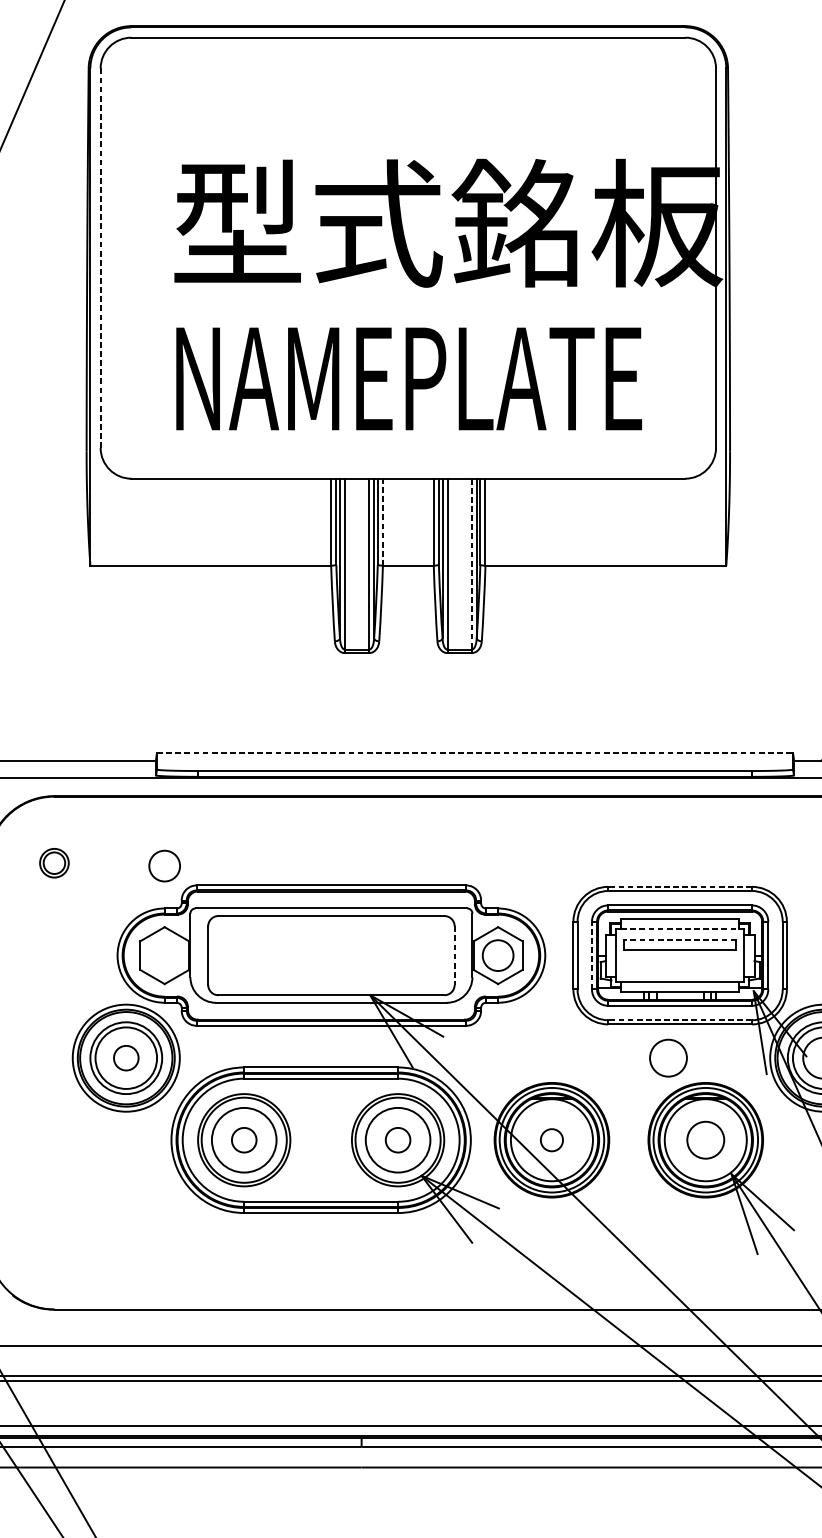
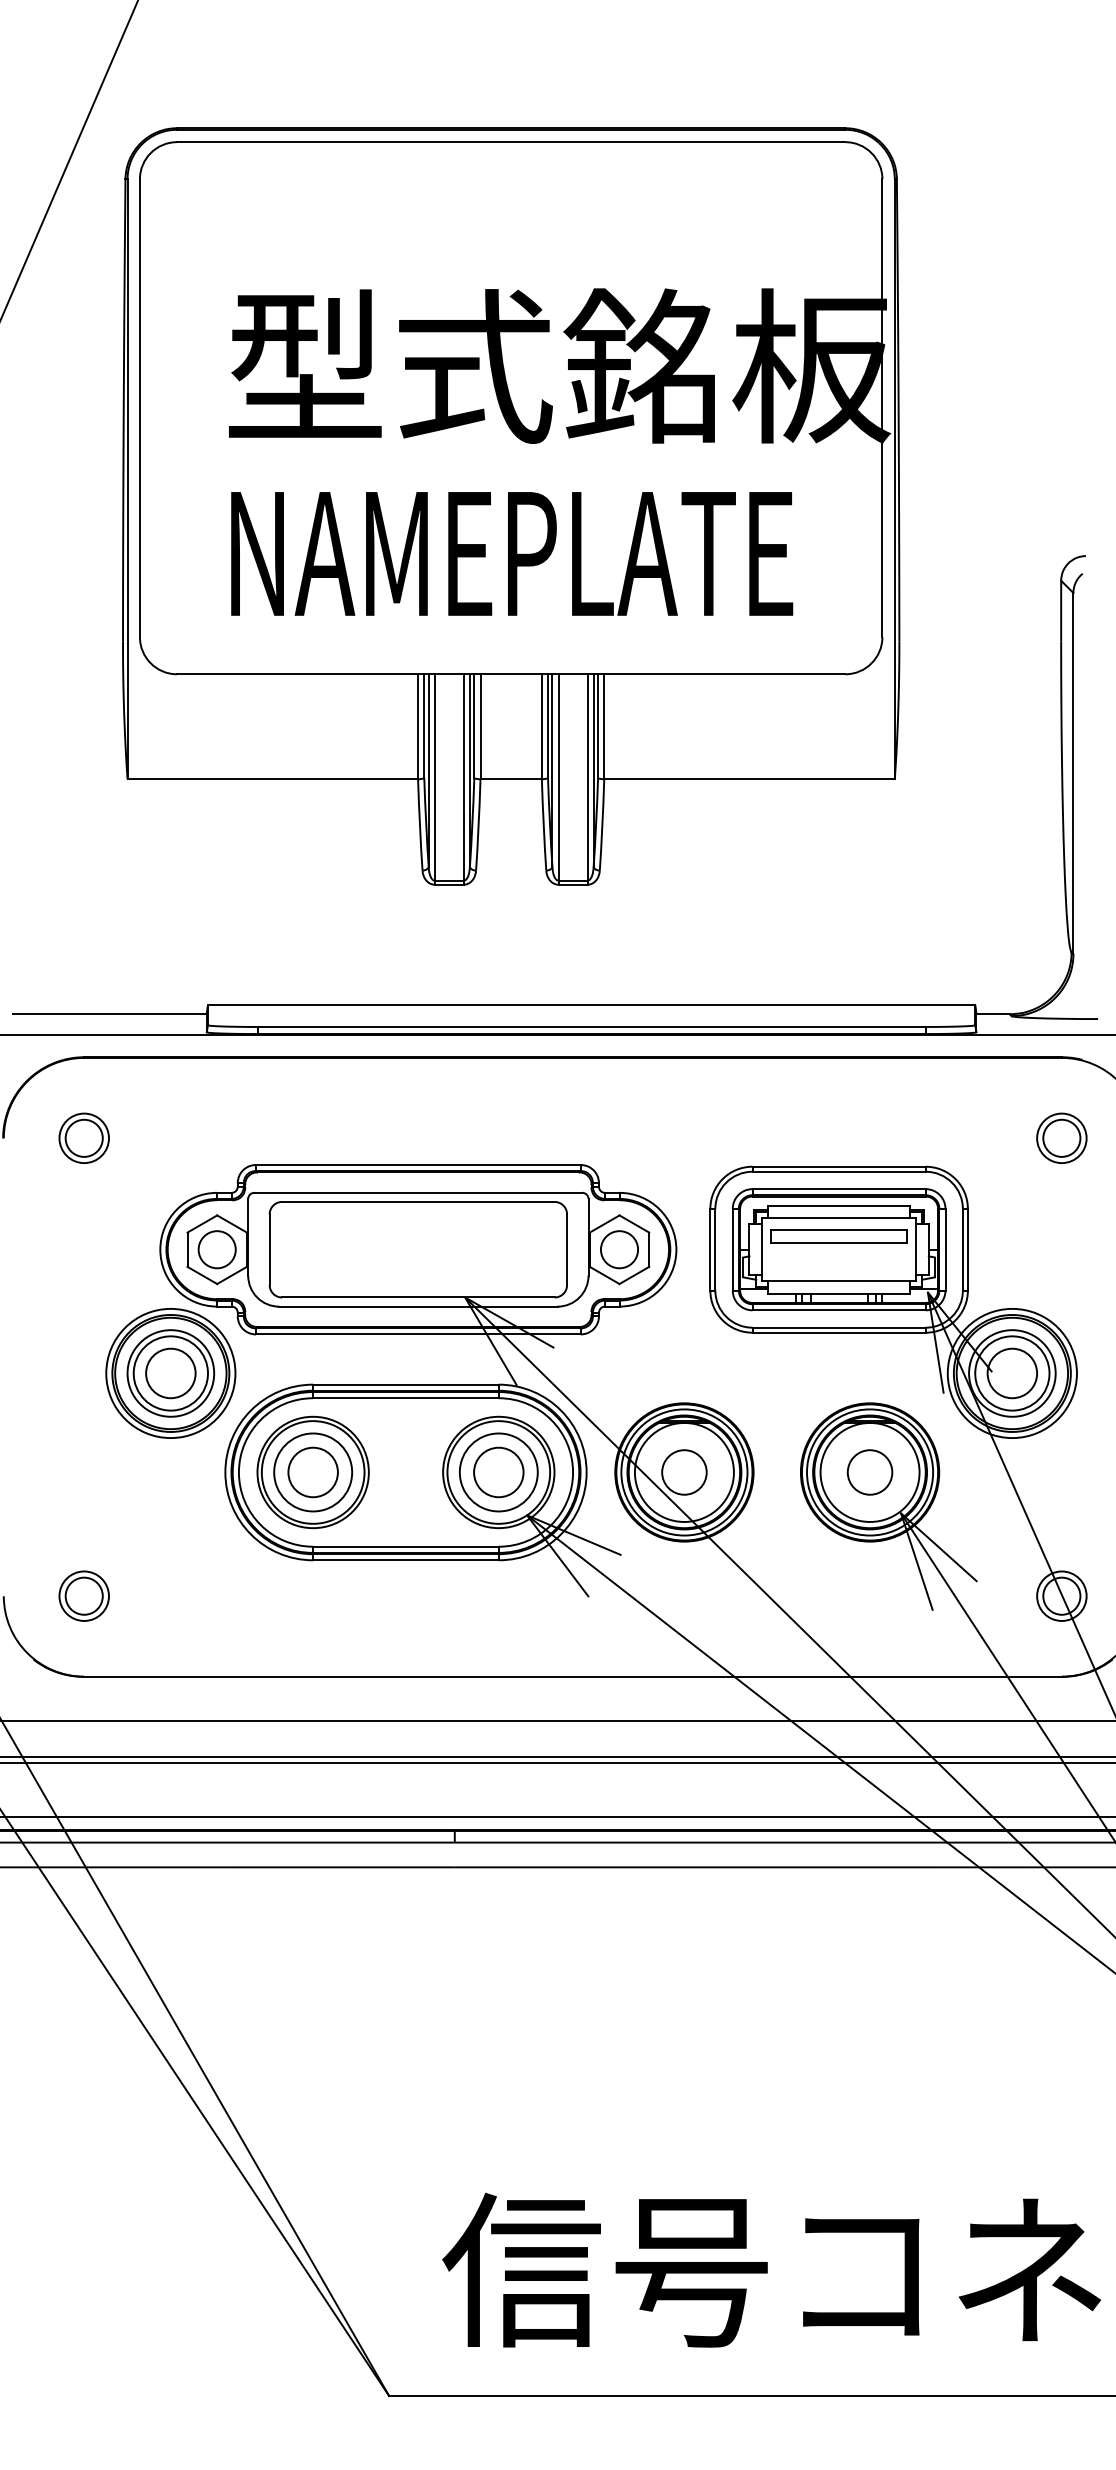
line: (100, 258) -> (139, 408), dashed -> solid
line: (382, 521) -> (480, 726), dashed -> solid
line: (471, 564) -> (587, 777), dashed -> solid
line: (474, 752) -> (591, 1004), dashed -> solid
part: (53, 862) -> (83, 1137), size x1.43
circle: (164, 865) -> (216, 1249), moved
line: (680, 886) -> (839, 1166), dashed -> solid
line: (680, 929) -> (839, 1218), dashed -> solid
line: (680, 939) -> (839, 1230), dashed -> solid
line: (591, 955) -> (732, 1249), dashed -> solid
line: (455, 956) -> (567, 1250), dashed -> solid
line: (680, 1020) -> (839, 1327), dashed -> solid
circle: (125, 1058) -> (170, 1373), size x1.67
circle: (668, 1058) -> (824, 1373), removed
circle: (243, 1140) -> (312, 1472), size x1.67
circle: (397, 1140) -> (498, 1472), size x1.67
circle: (551, 1140) -> (684, 1472), size x1.67
part: (53, 1242) -> (83, 1595), added

